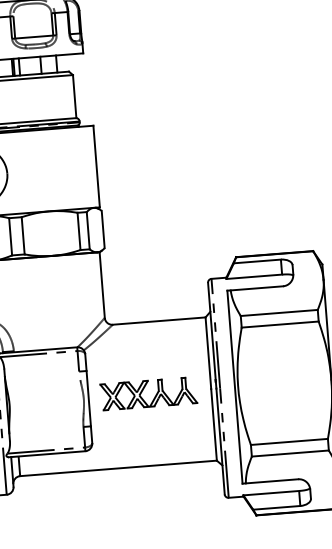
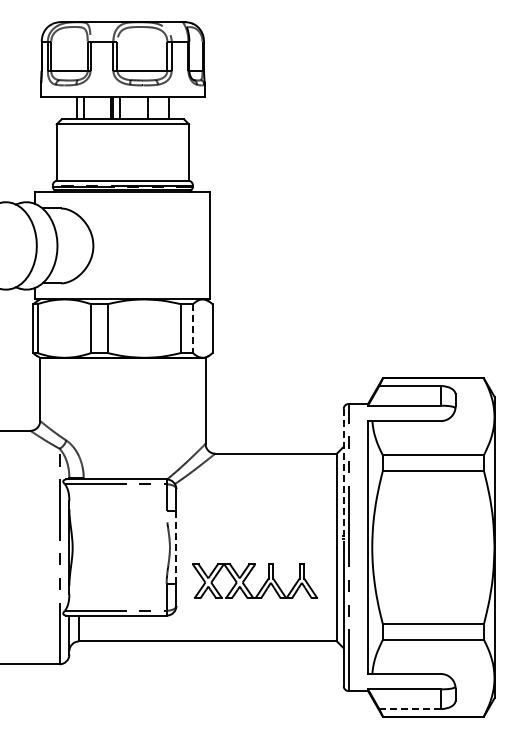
line: (87, 231) -> (192, 329), solid -> dashed
line: (212, 335) -> (343, 477), solid -> dashed
part: (143, 390) -> (248, 576), moved
line: (88, 399) -> (176, 548), solid -> dashed
line: (277, 508) -> (410, 709), solid -> dashed

